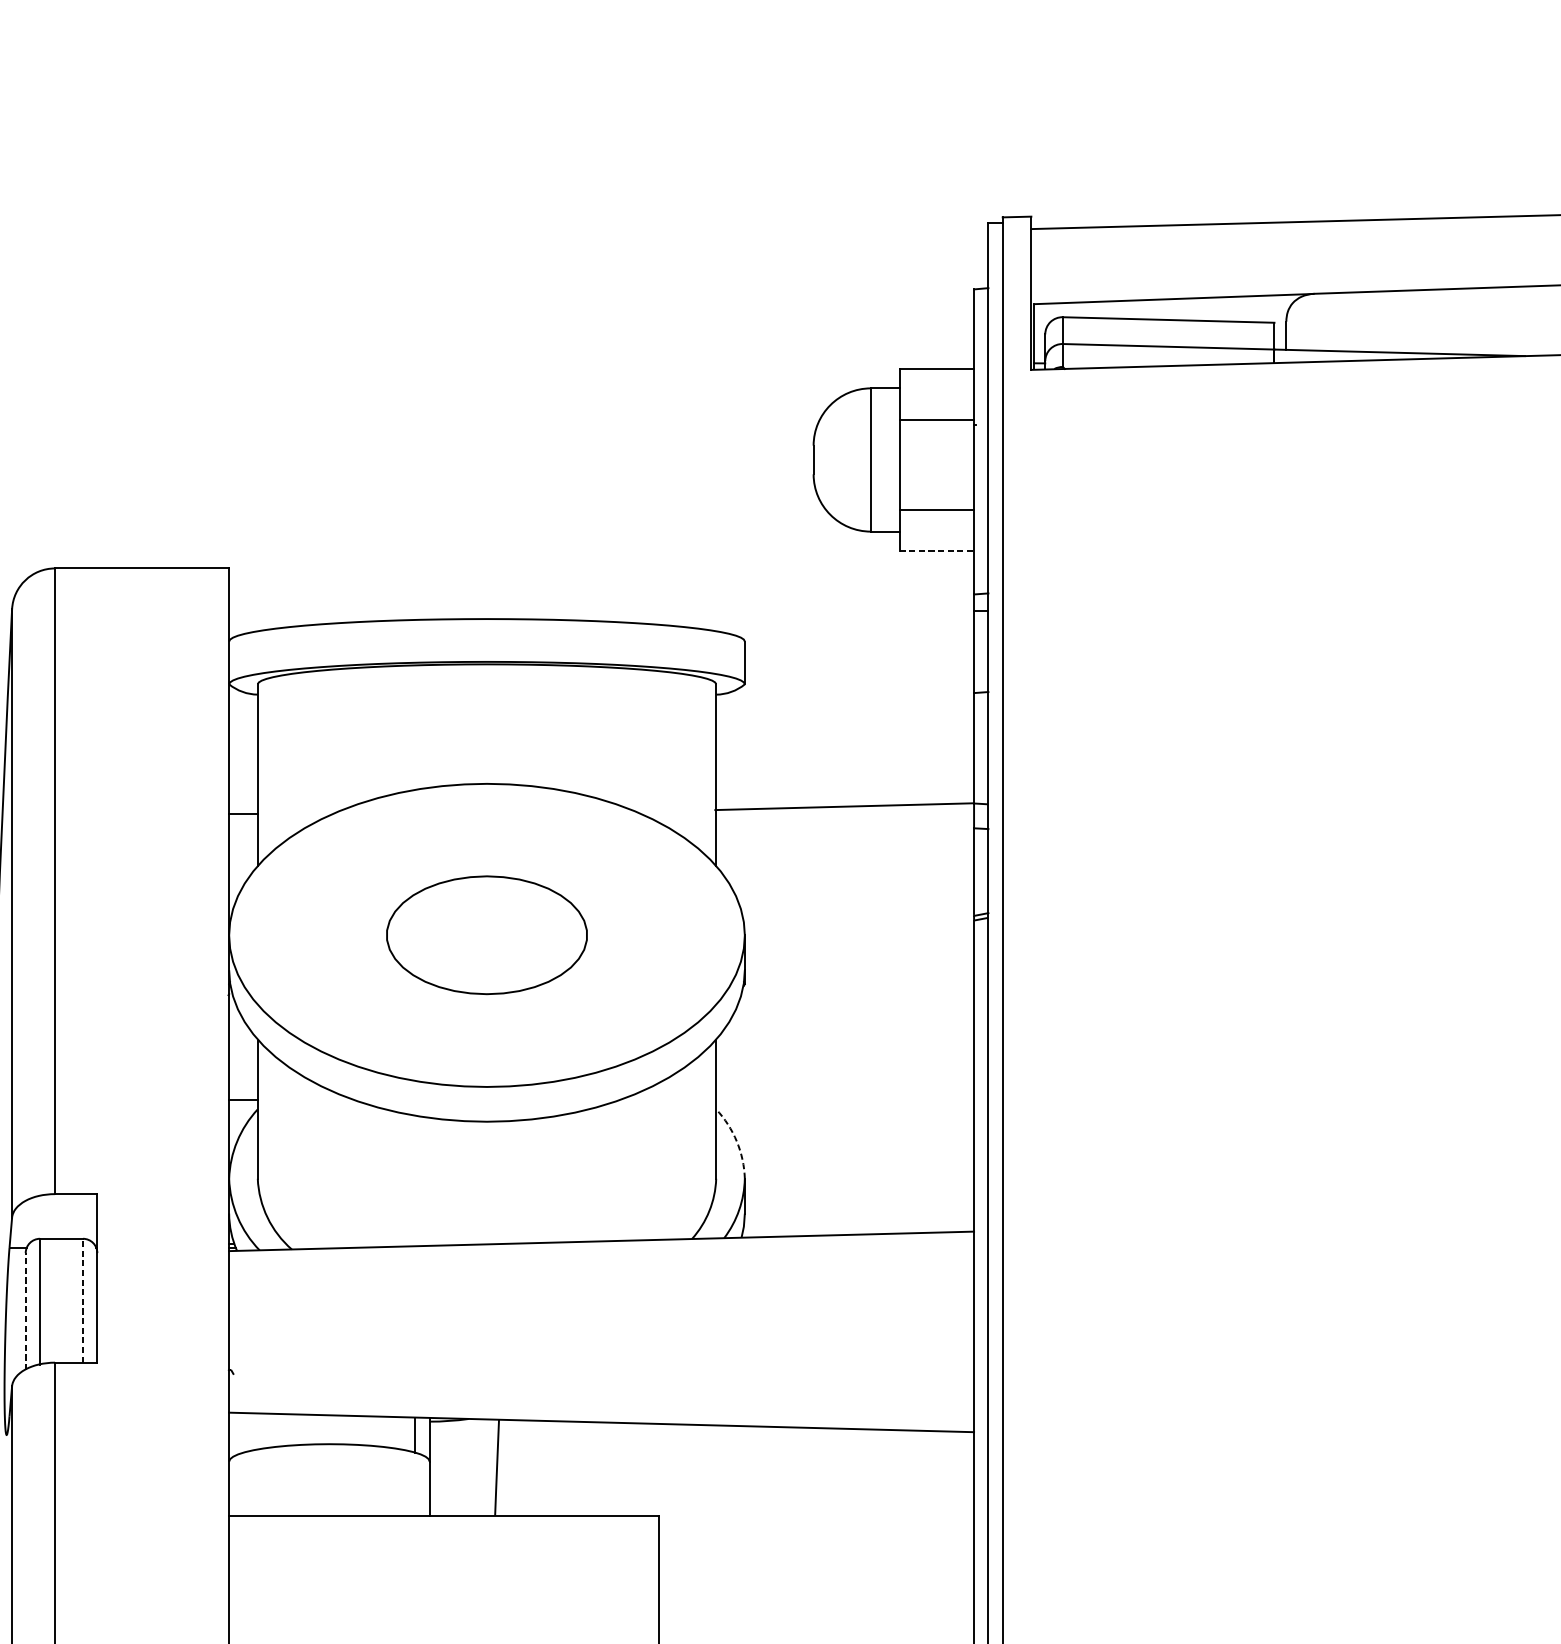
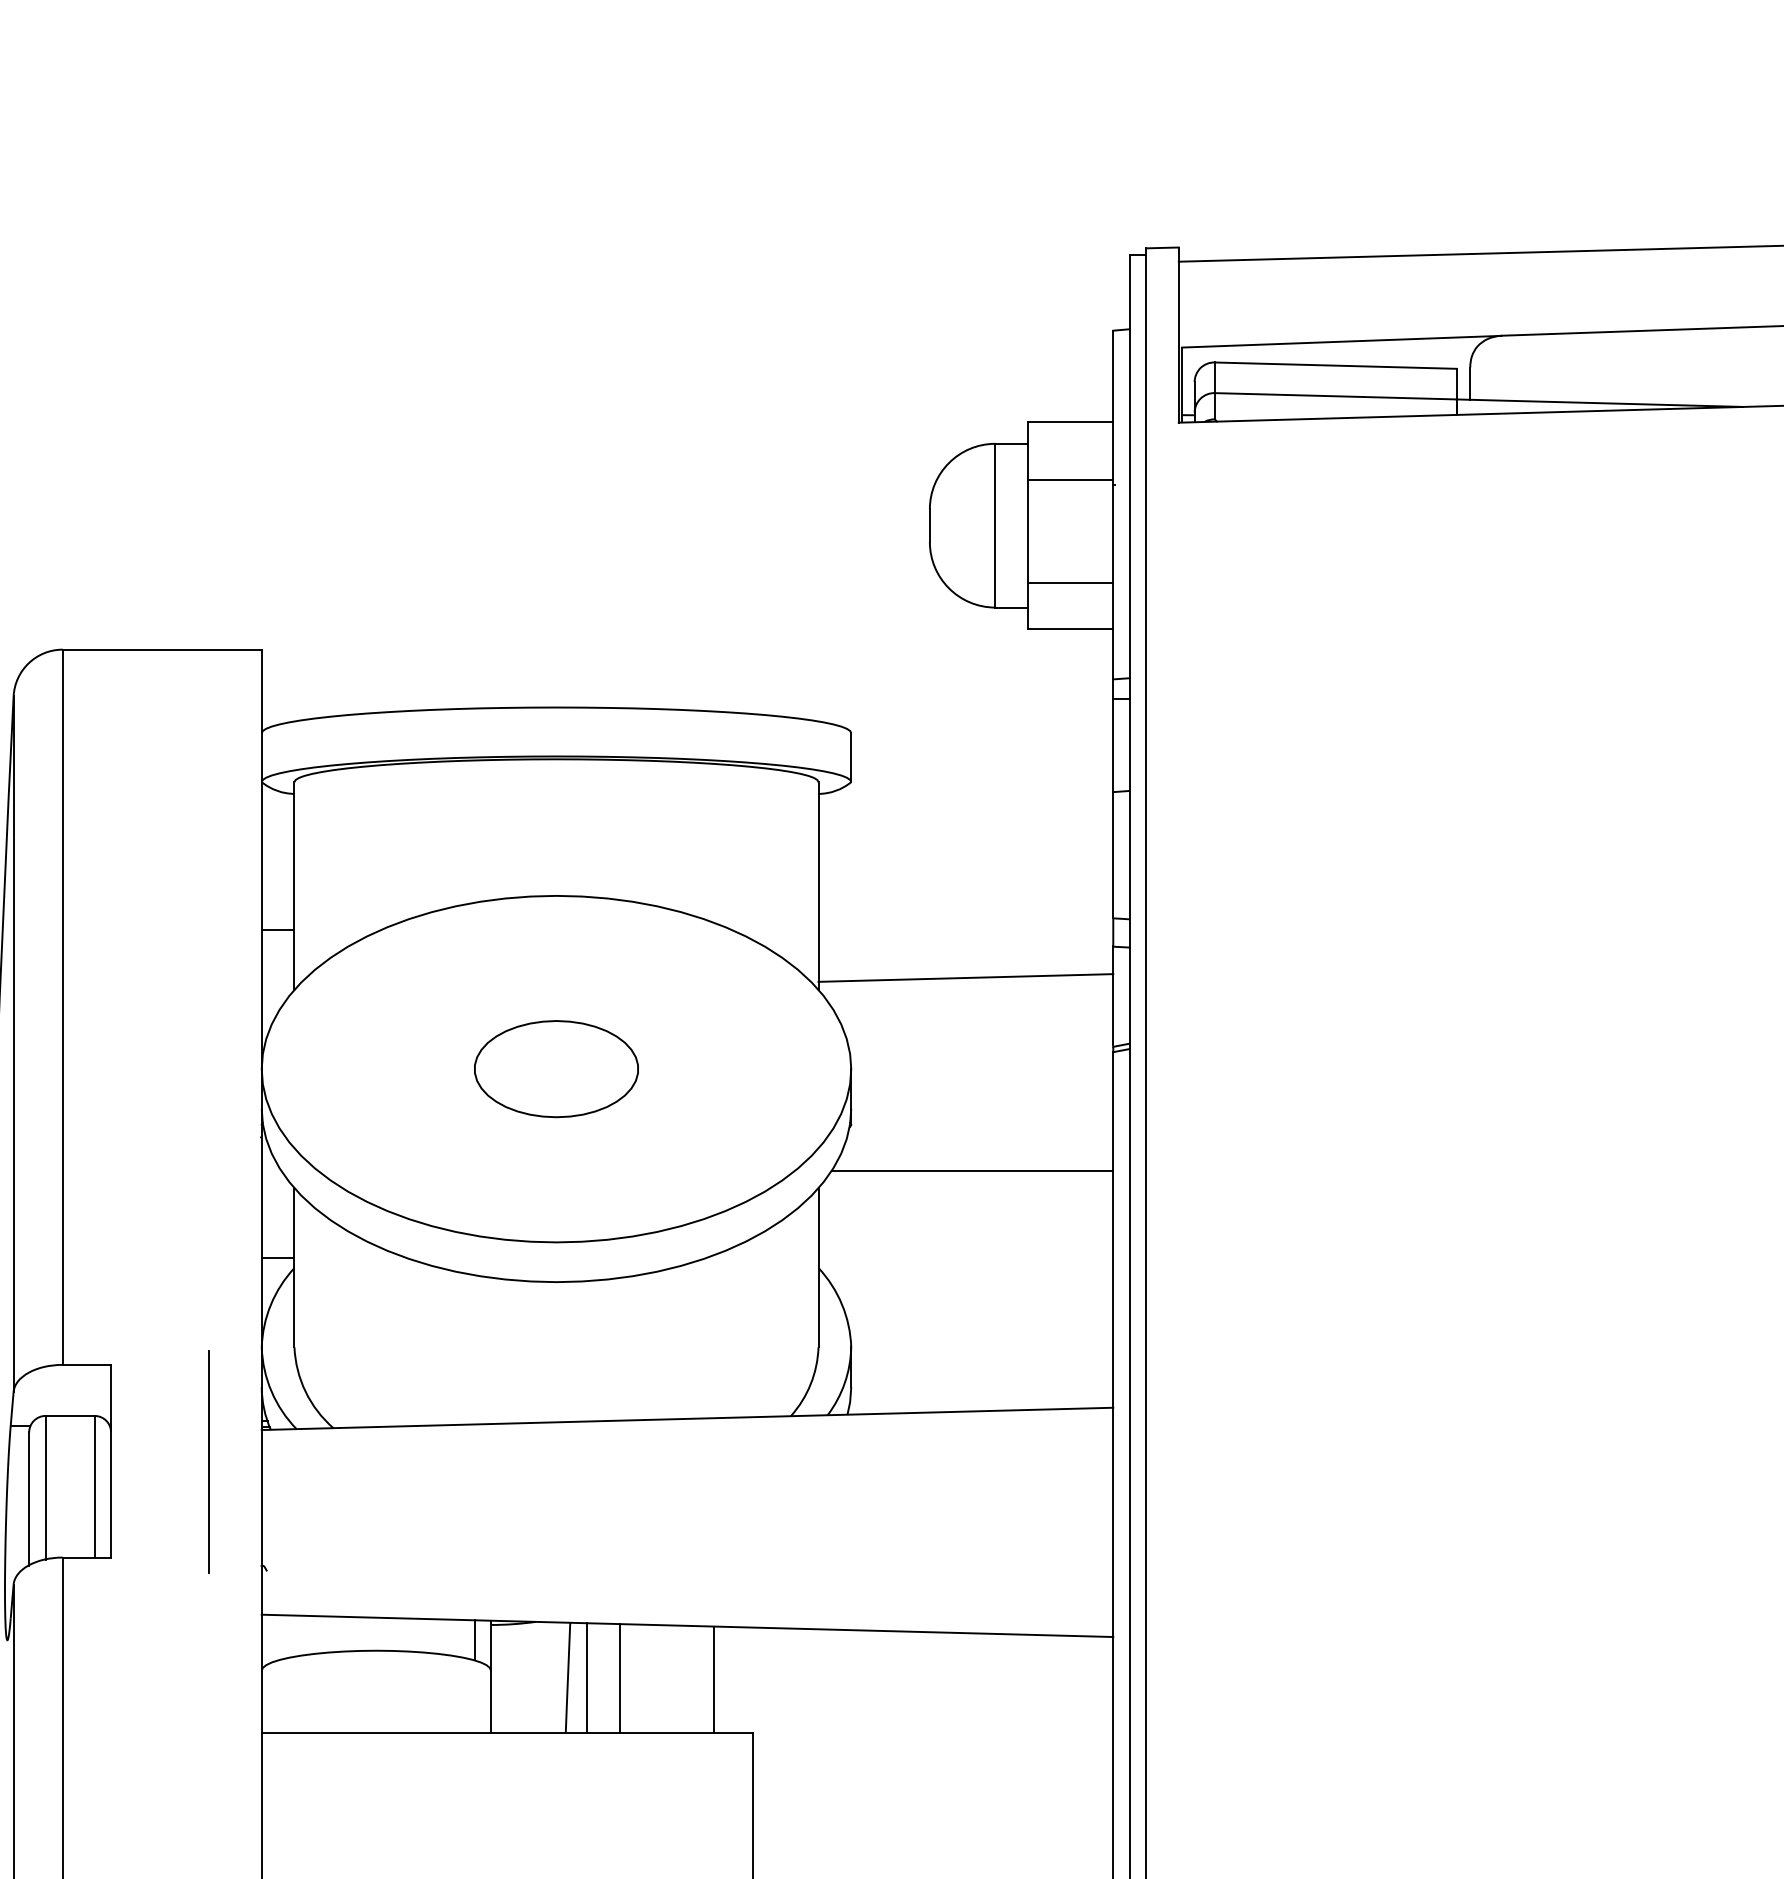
line: (936, 550) -> (1070, 629), dashed -> solid
line: (843, 806) -> (965, 977), moved
part: (487, 935) -> (556, 1069), size x0.71
line: (850, 1024) -> (972, 1170), added
arc: (737, 1141) -> (842, 1304), dashed -> solid
line: (182, 1278) -> (208, 1461), added
line: (82, 1300) -> (94, 1486), dashed -> solid
line: (25, 1311) -> (29, 1499), dashed -> solid
line: (514, 1467) -> (587, 1677), added
line: (542, 1468) -> (620, 1678), added
line: (624, 1469) -> (713, 1679), added

